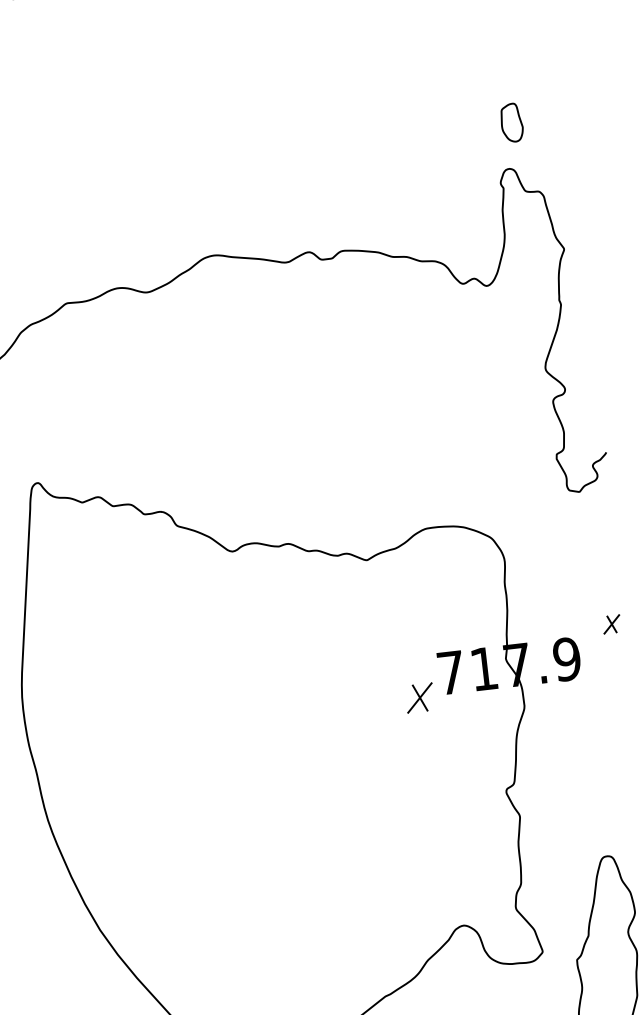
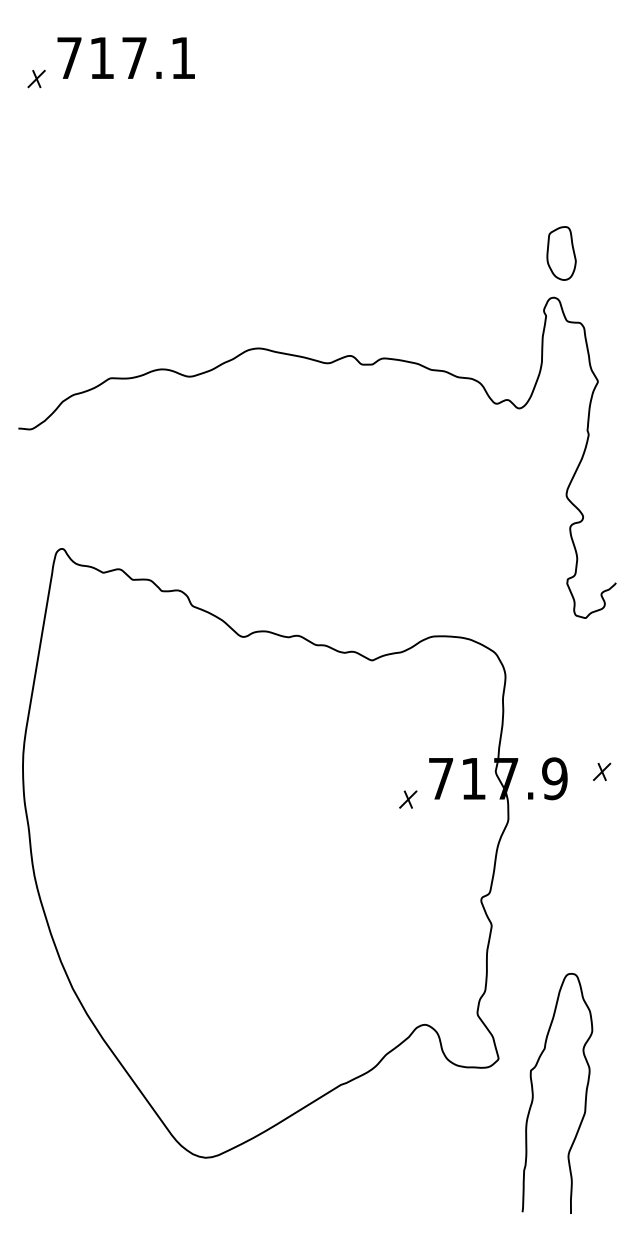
part: (511, 122) -> (561, 253), size x1.43
part: (612, 623) -> (602, 771), moved
part: (420, 697) -> (408, 799), size x0.62

